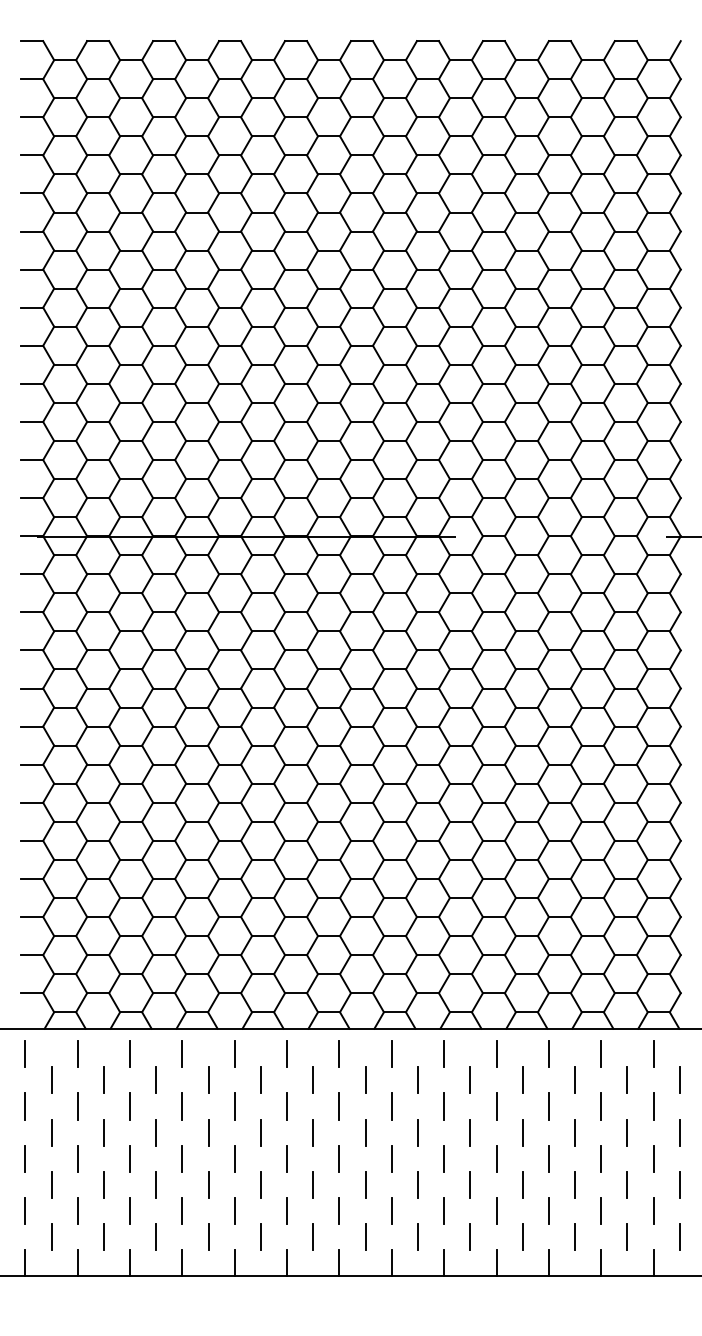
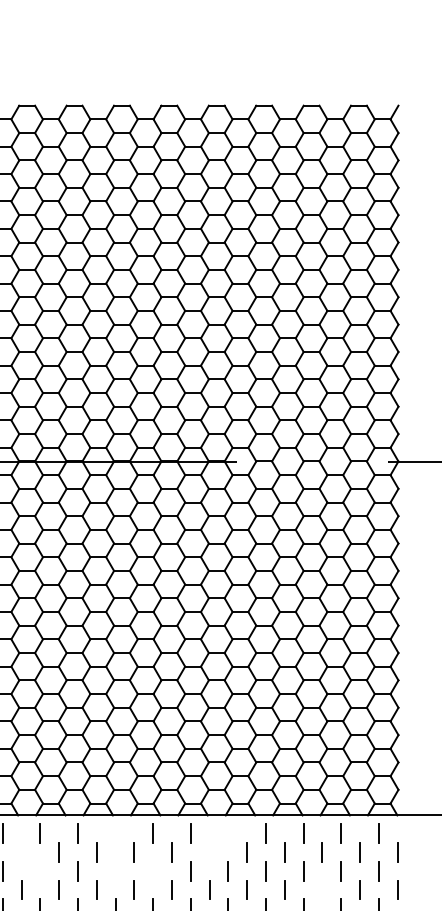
line: (287, 1054) -> (115, 833), removed
line: (444, 1054) -> (228, 833), removed
line: (417, 1079) -> (209, 851), removed
line: (156, 1080) -> (21, 852), removed
line: (182, 1106) -> (40, 871), removed
line: (287, 1106) -> (115, 871), removed
line: (339, 1106) -> (153, 871), removed
line: (574, 1132) -> (322, 889), removed

